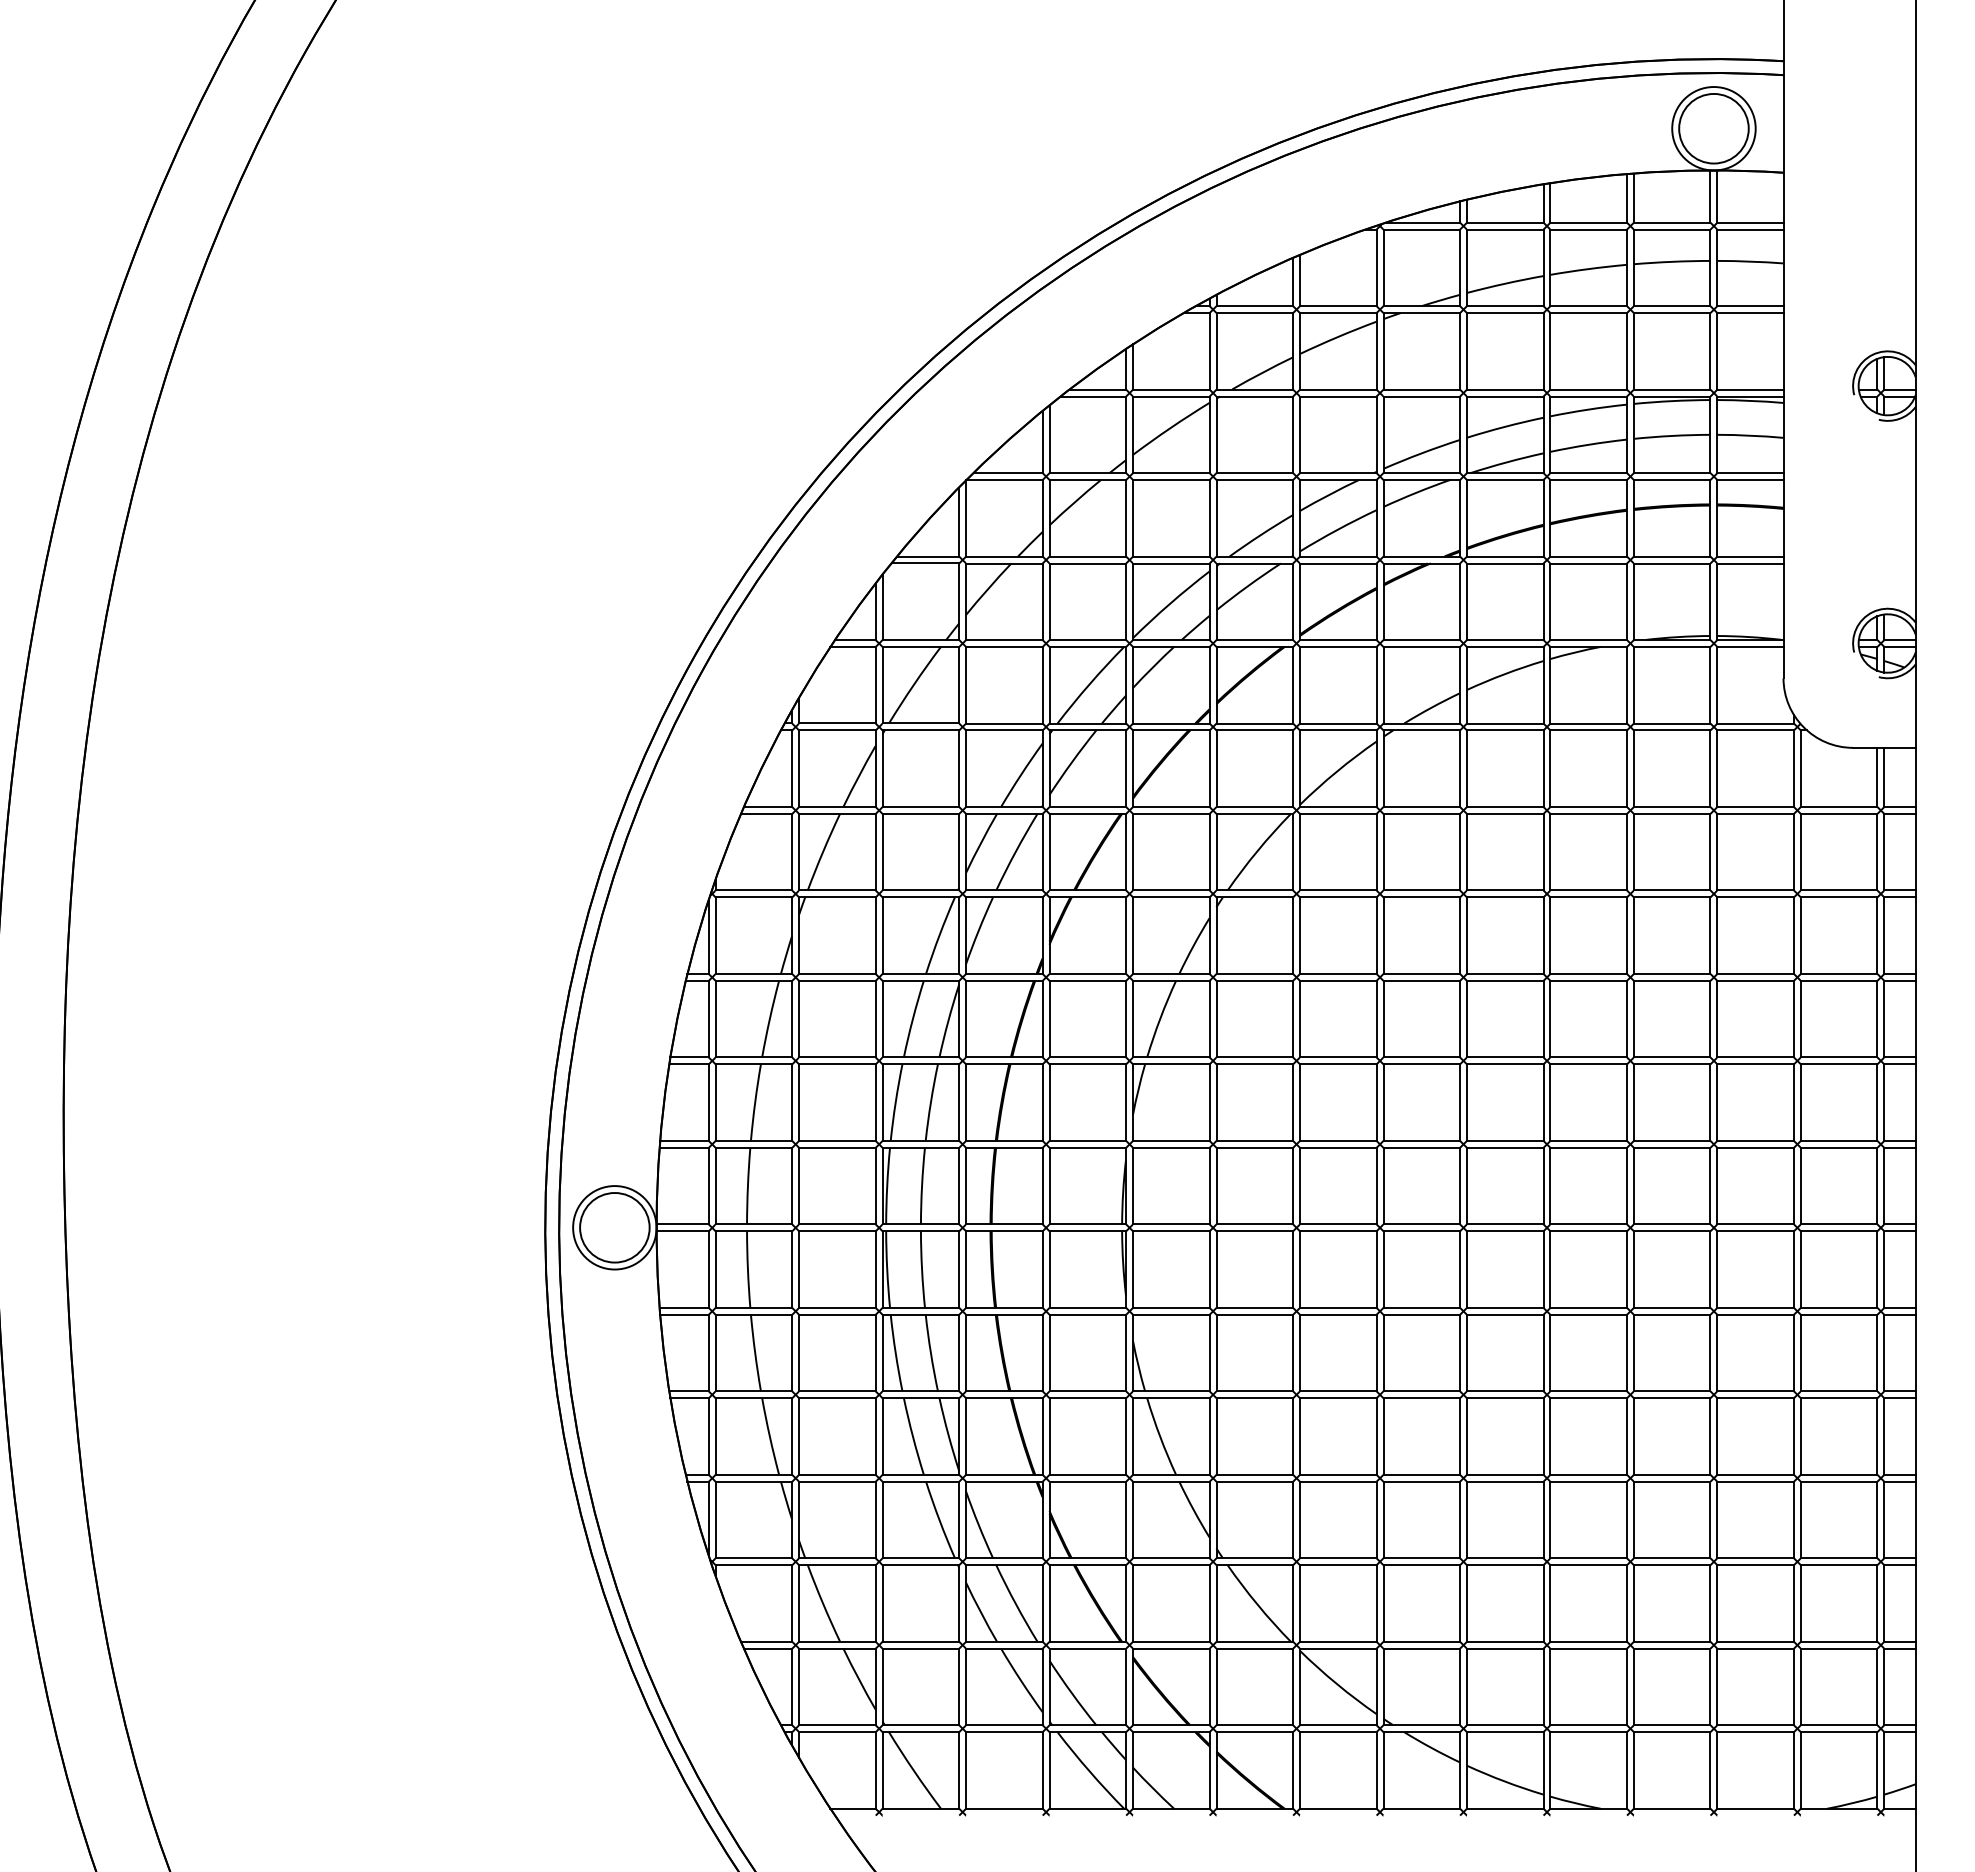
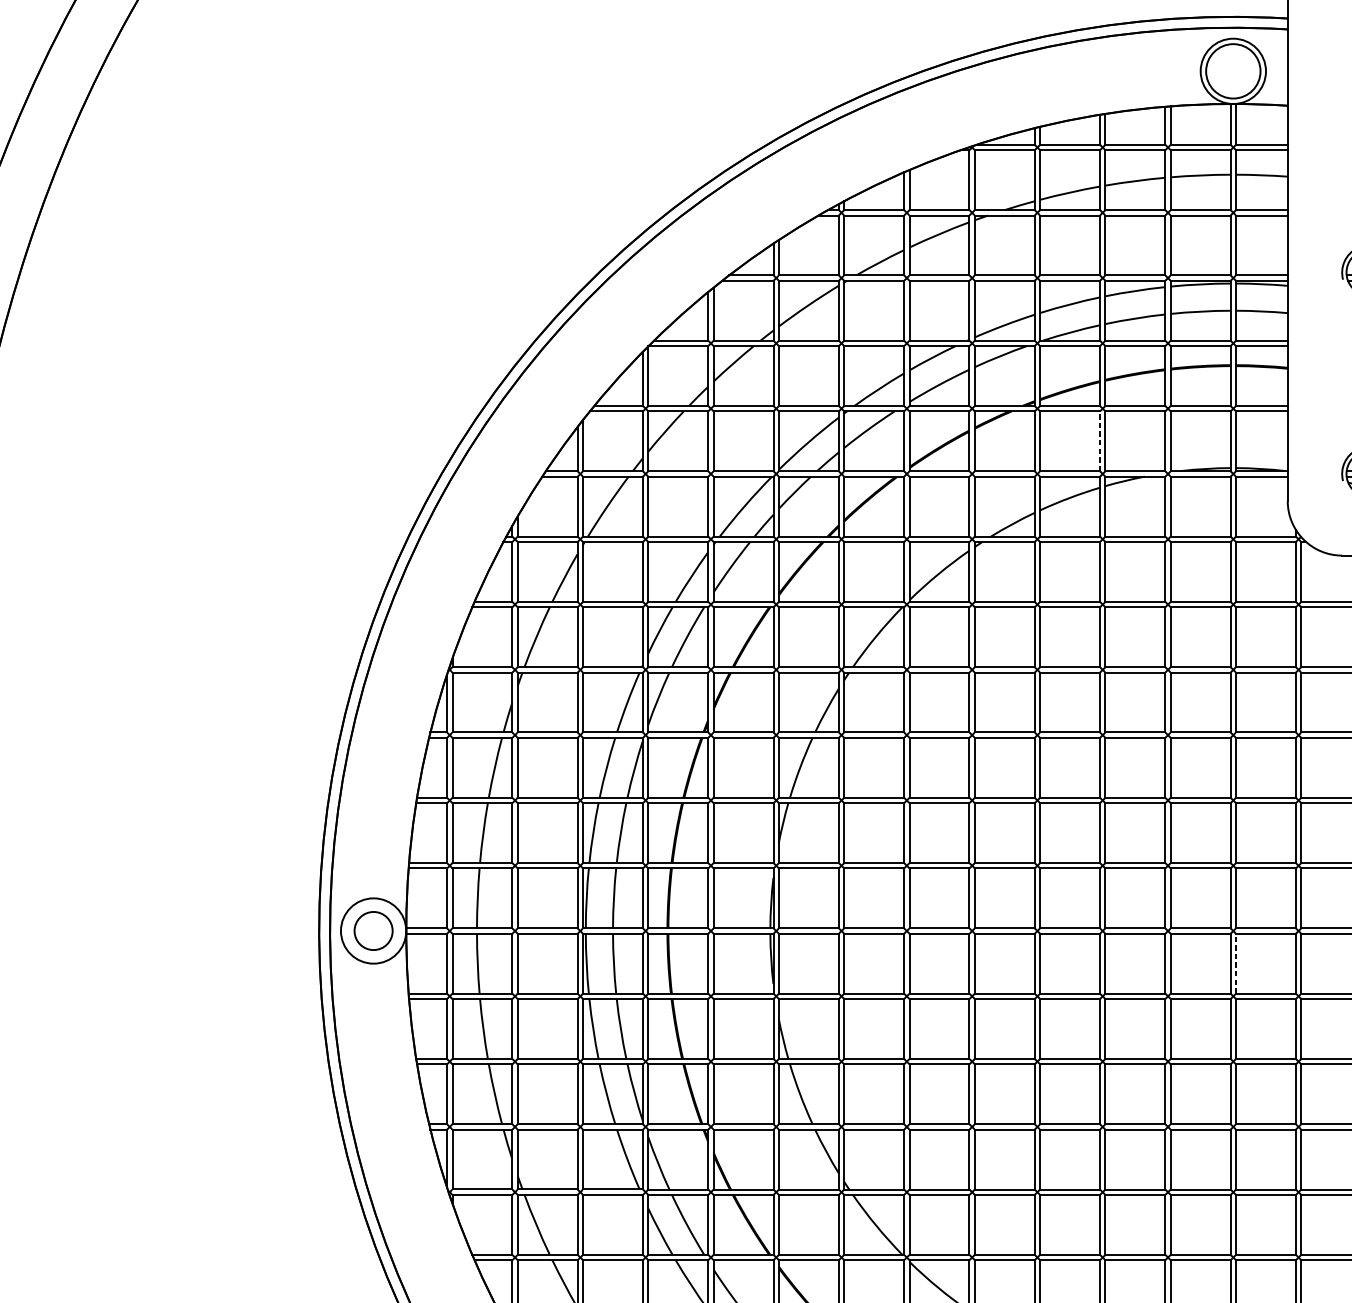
line: (1543, 601) -> (1100, 441), solid -> dashed
circle: (614, 1227) -> (373, 930), size x0.7
line: (1717, 1269) -> (1236, 963), solid -> dashed

